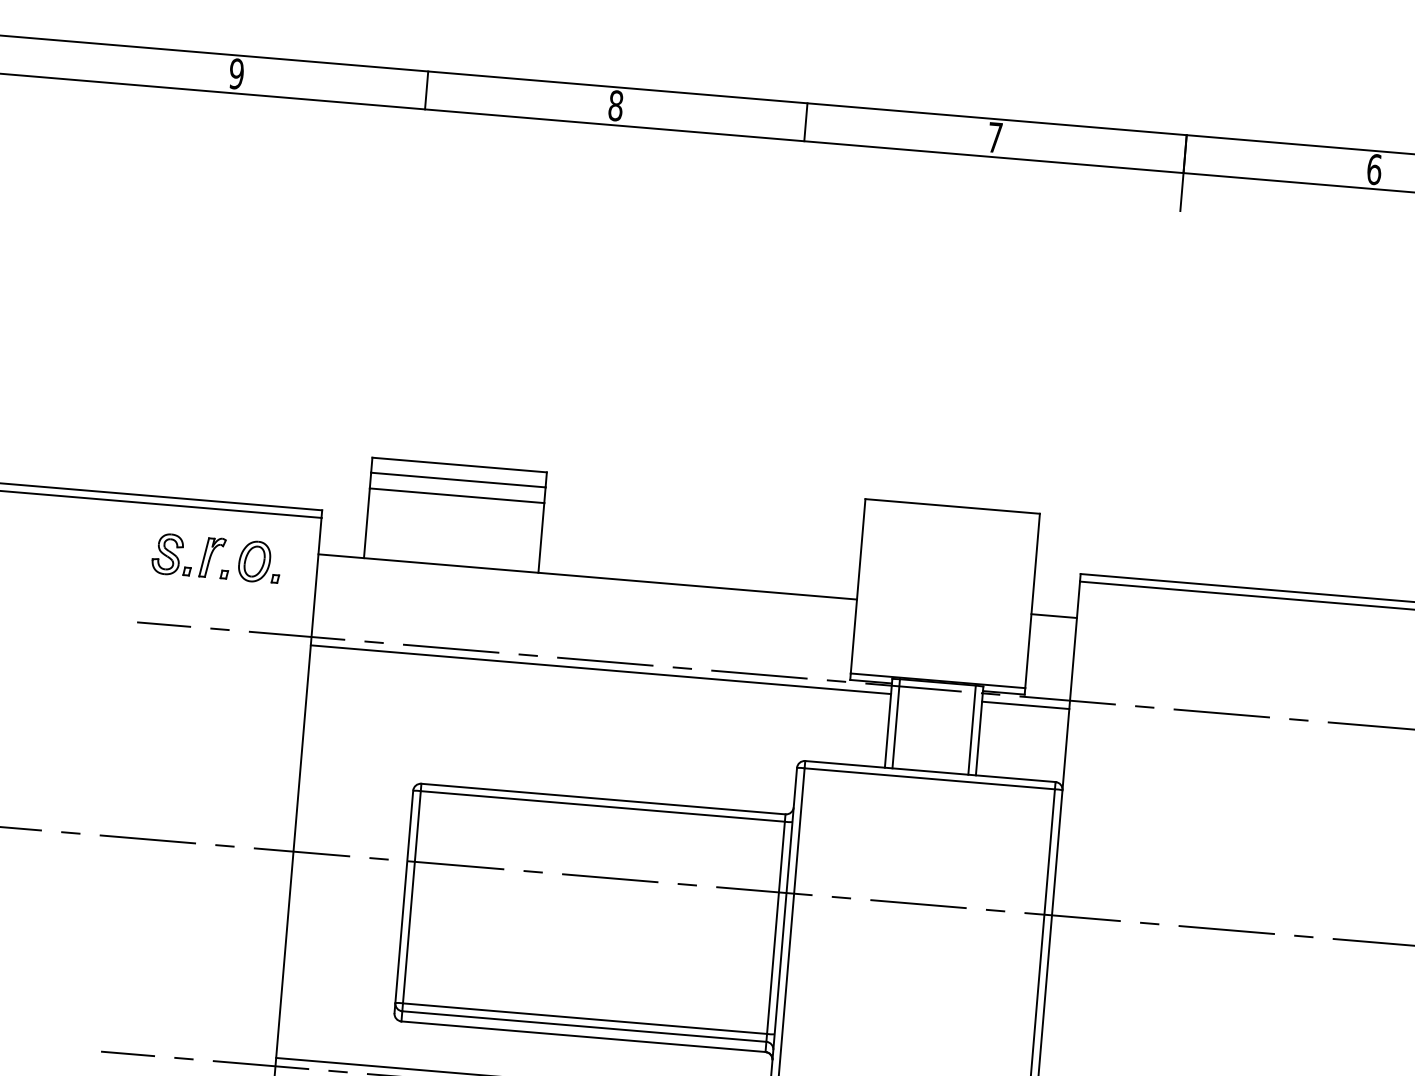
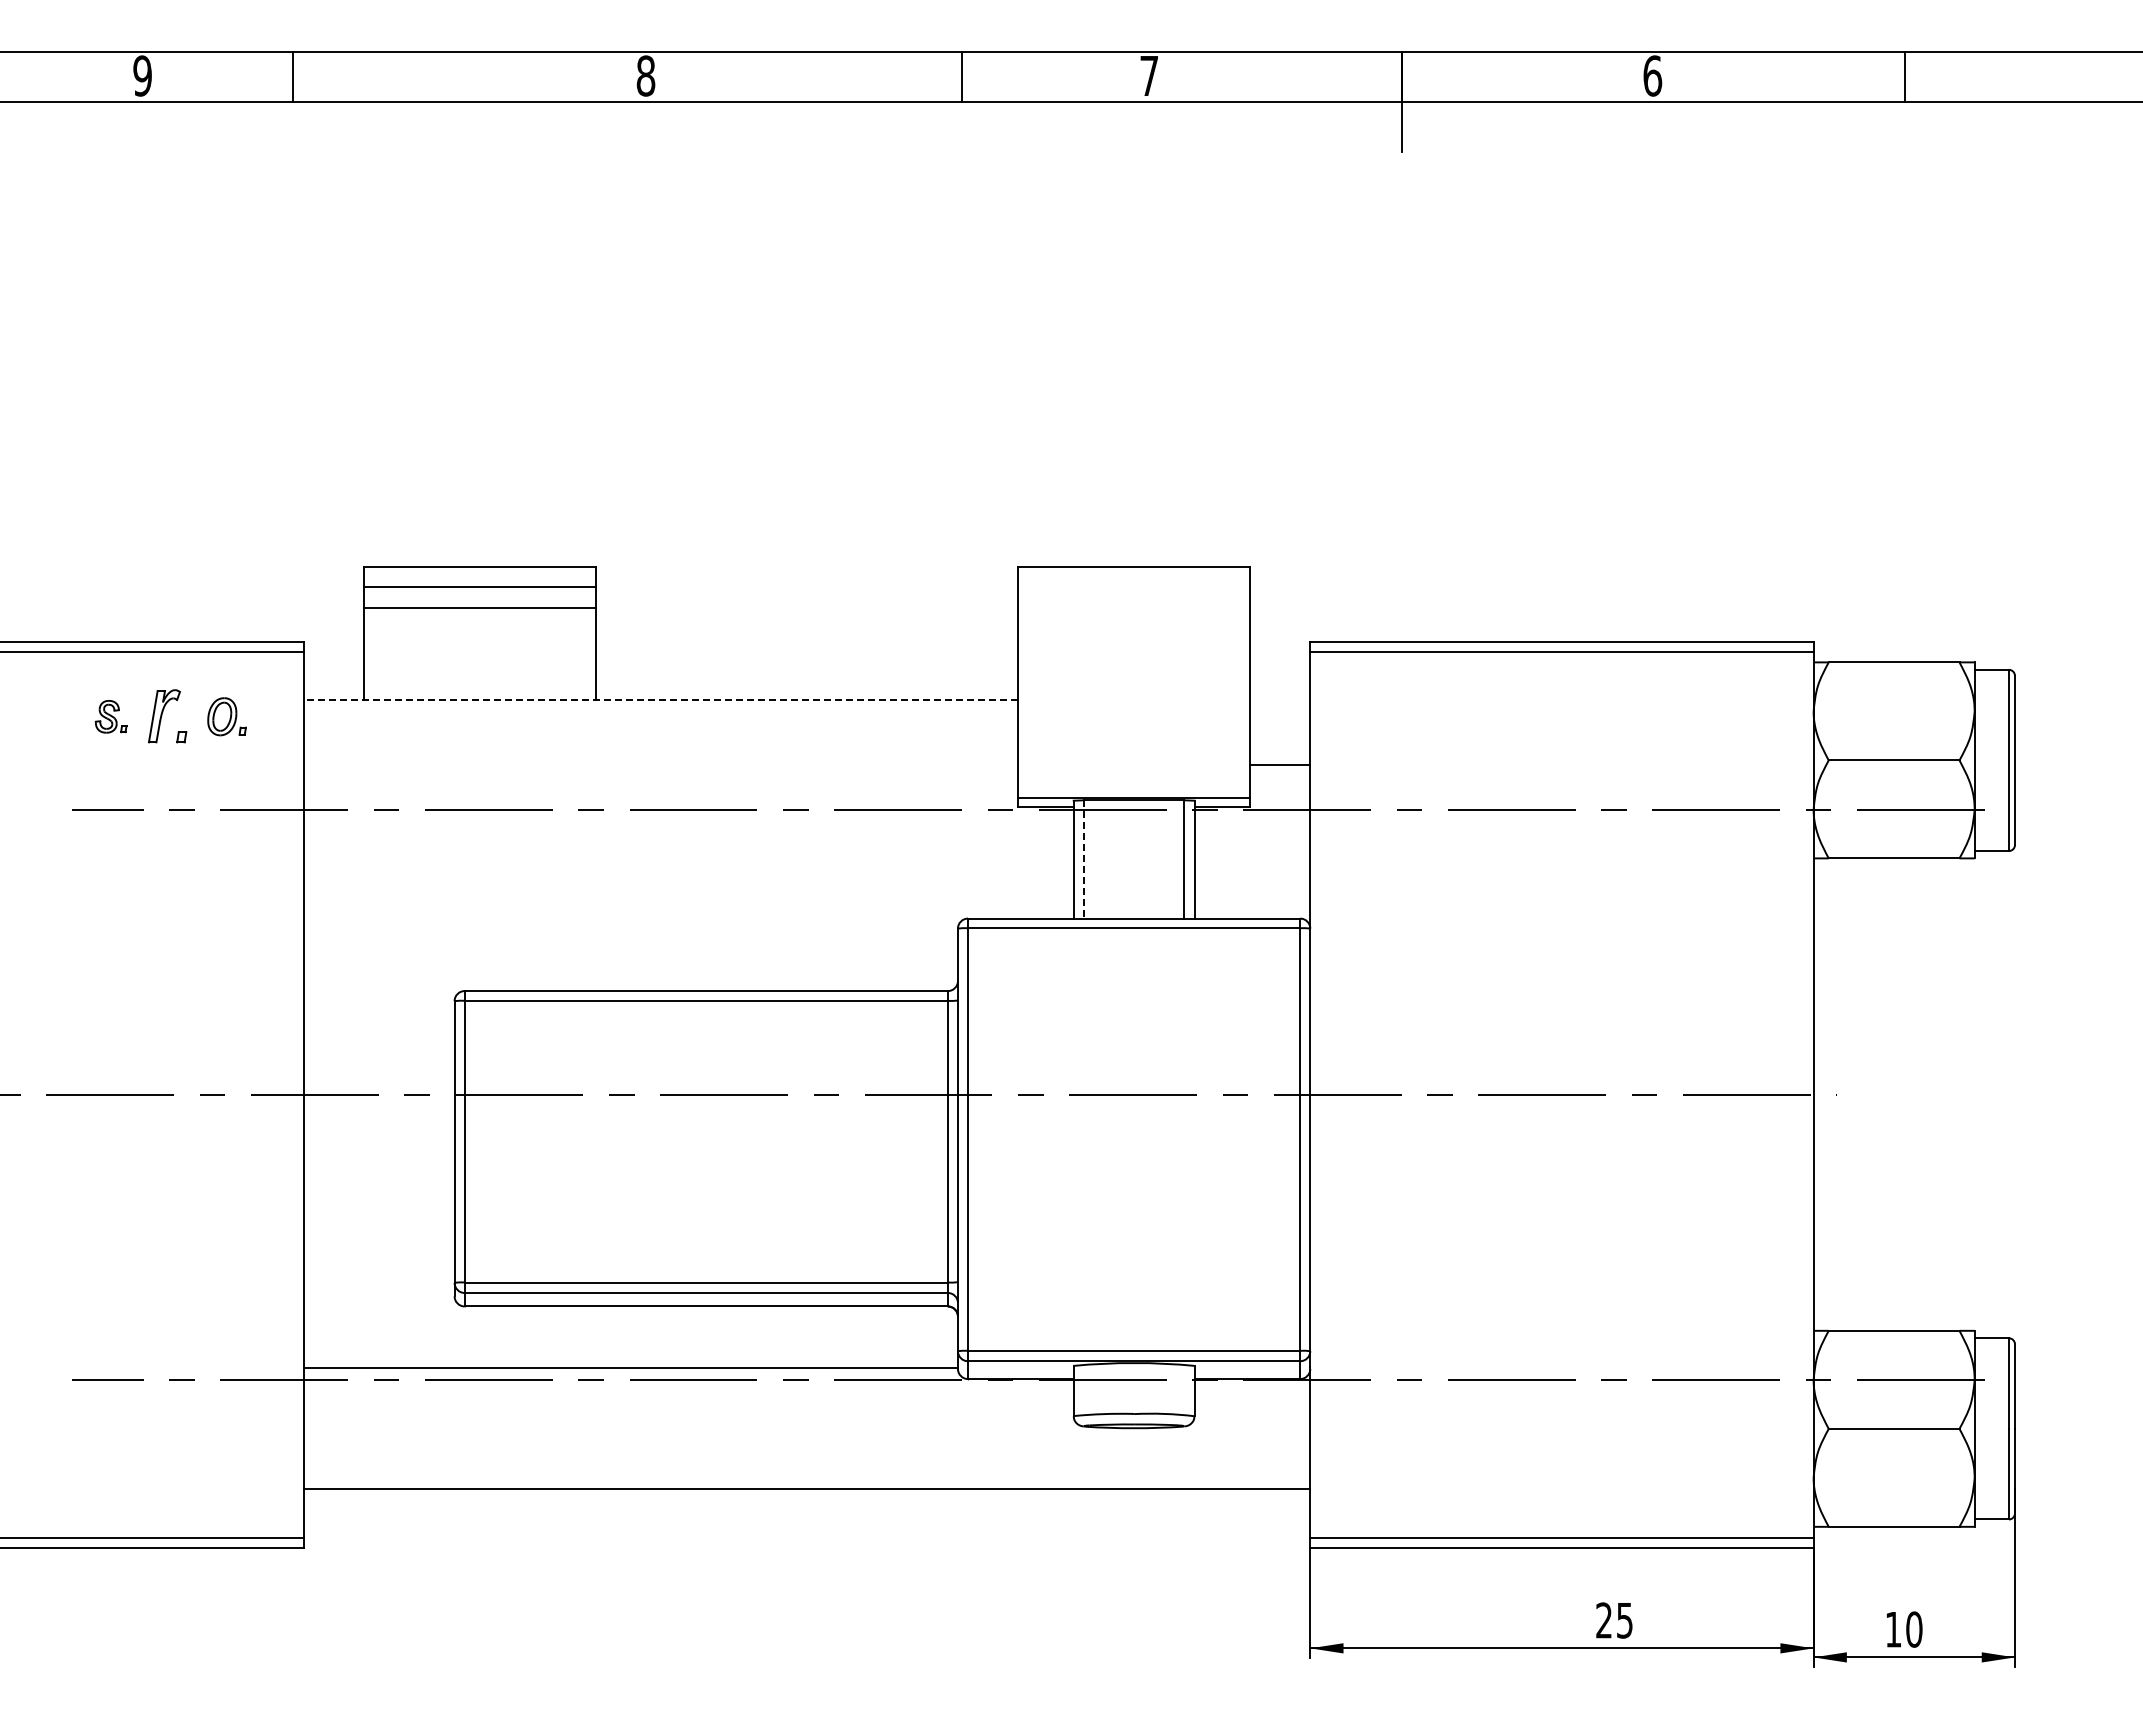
line: (426, 90) -> (292, 76), moved
line: (806, 122) -> (962, 76), moved
part: (171, 554) -> (110, 716), size x0.6
part: (259, 561) -> (226, 716), size x0.7
line: (587, 577) -> (660, 700), solid -> dashed
line: (1053, 616) -> (1279, 765), moved
line: (600, 669) -> (688, 820), removed
line: (1025, 705) -> (1252, 820), removed
line: (896, 723) -> (1083, 859), solid -> dashed

